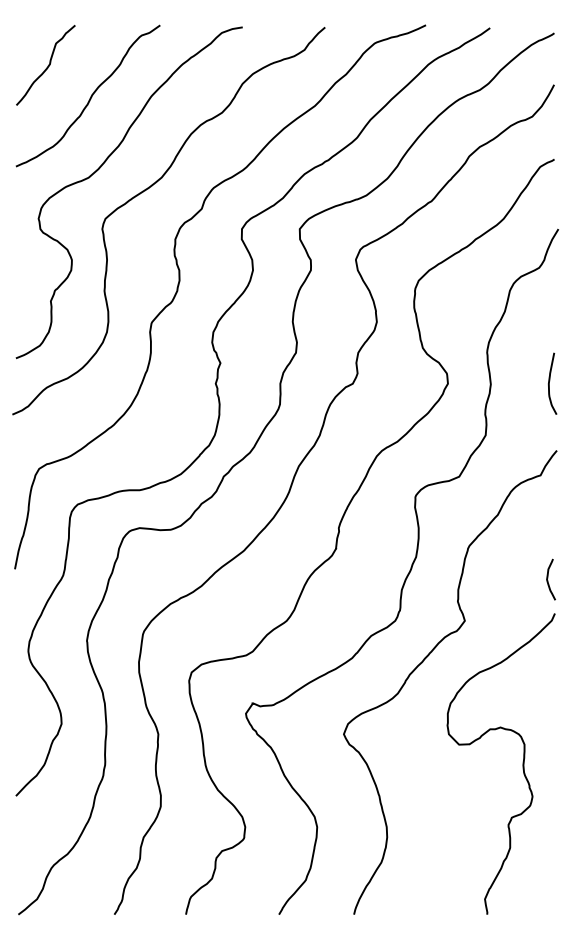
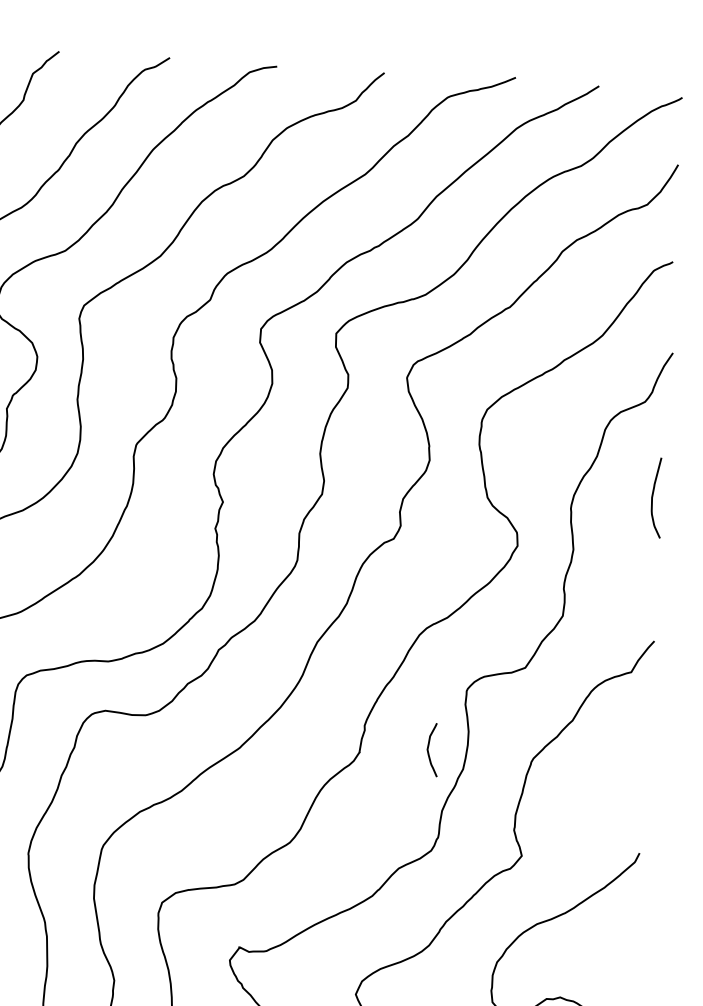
curve: (549, 383) -> (653, 497), moved
curve: (548, 578) -> (429, 748), moved

